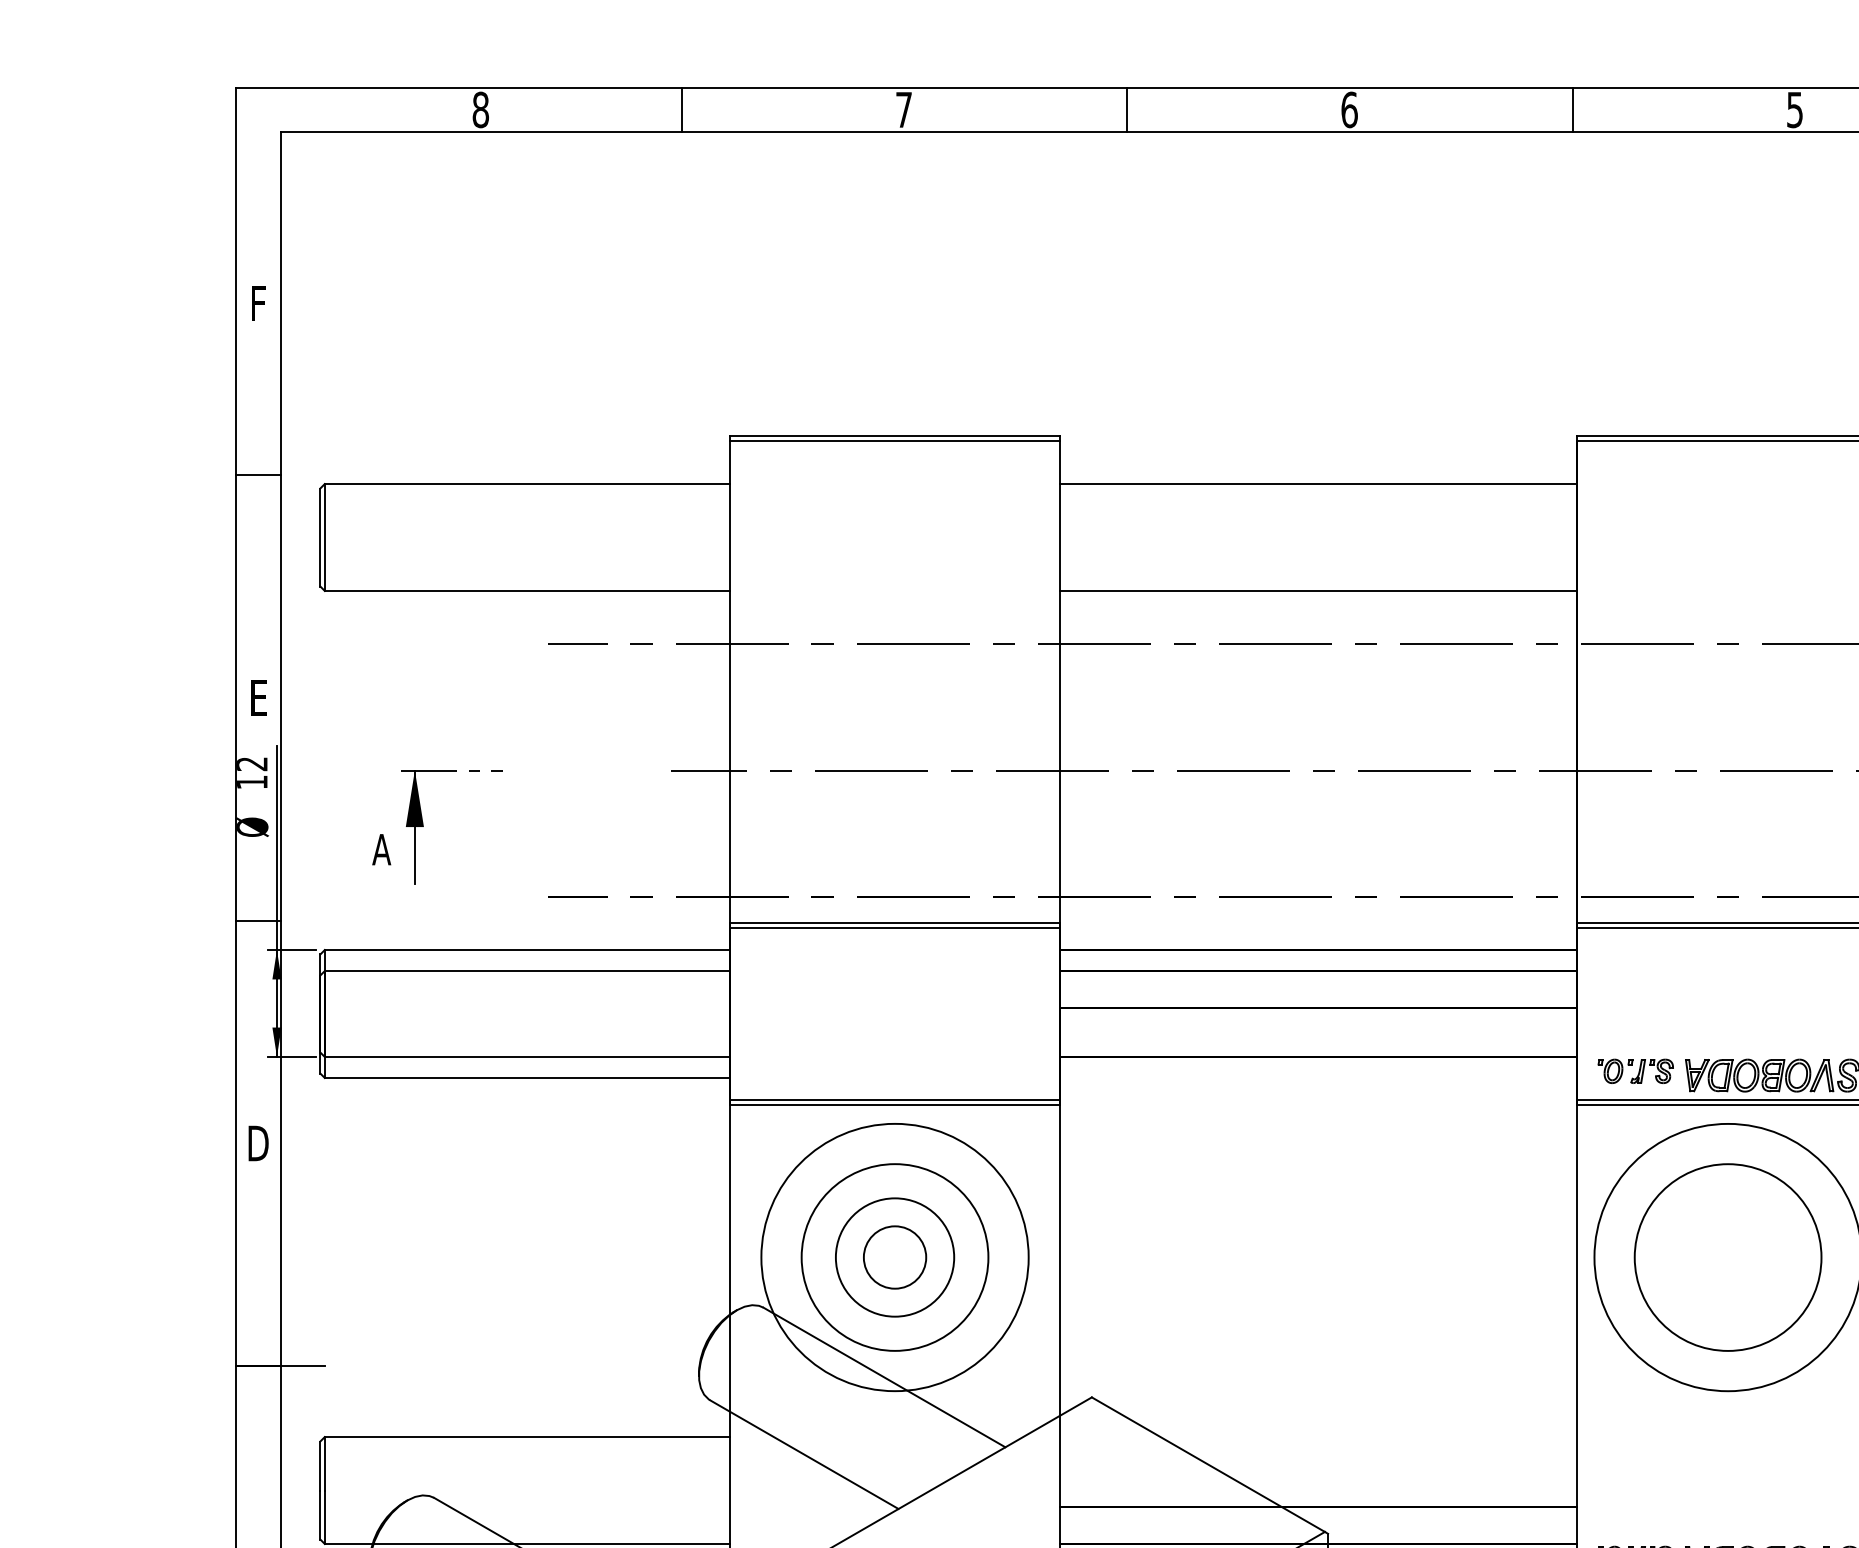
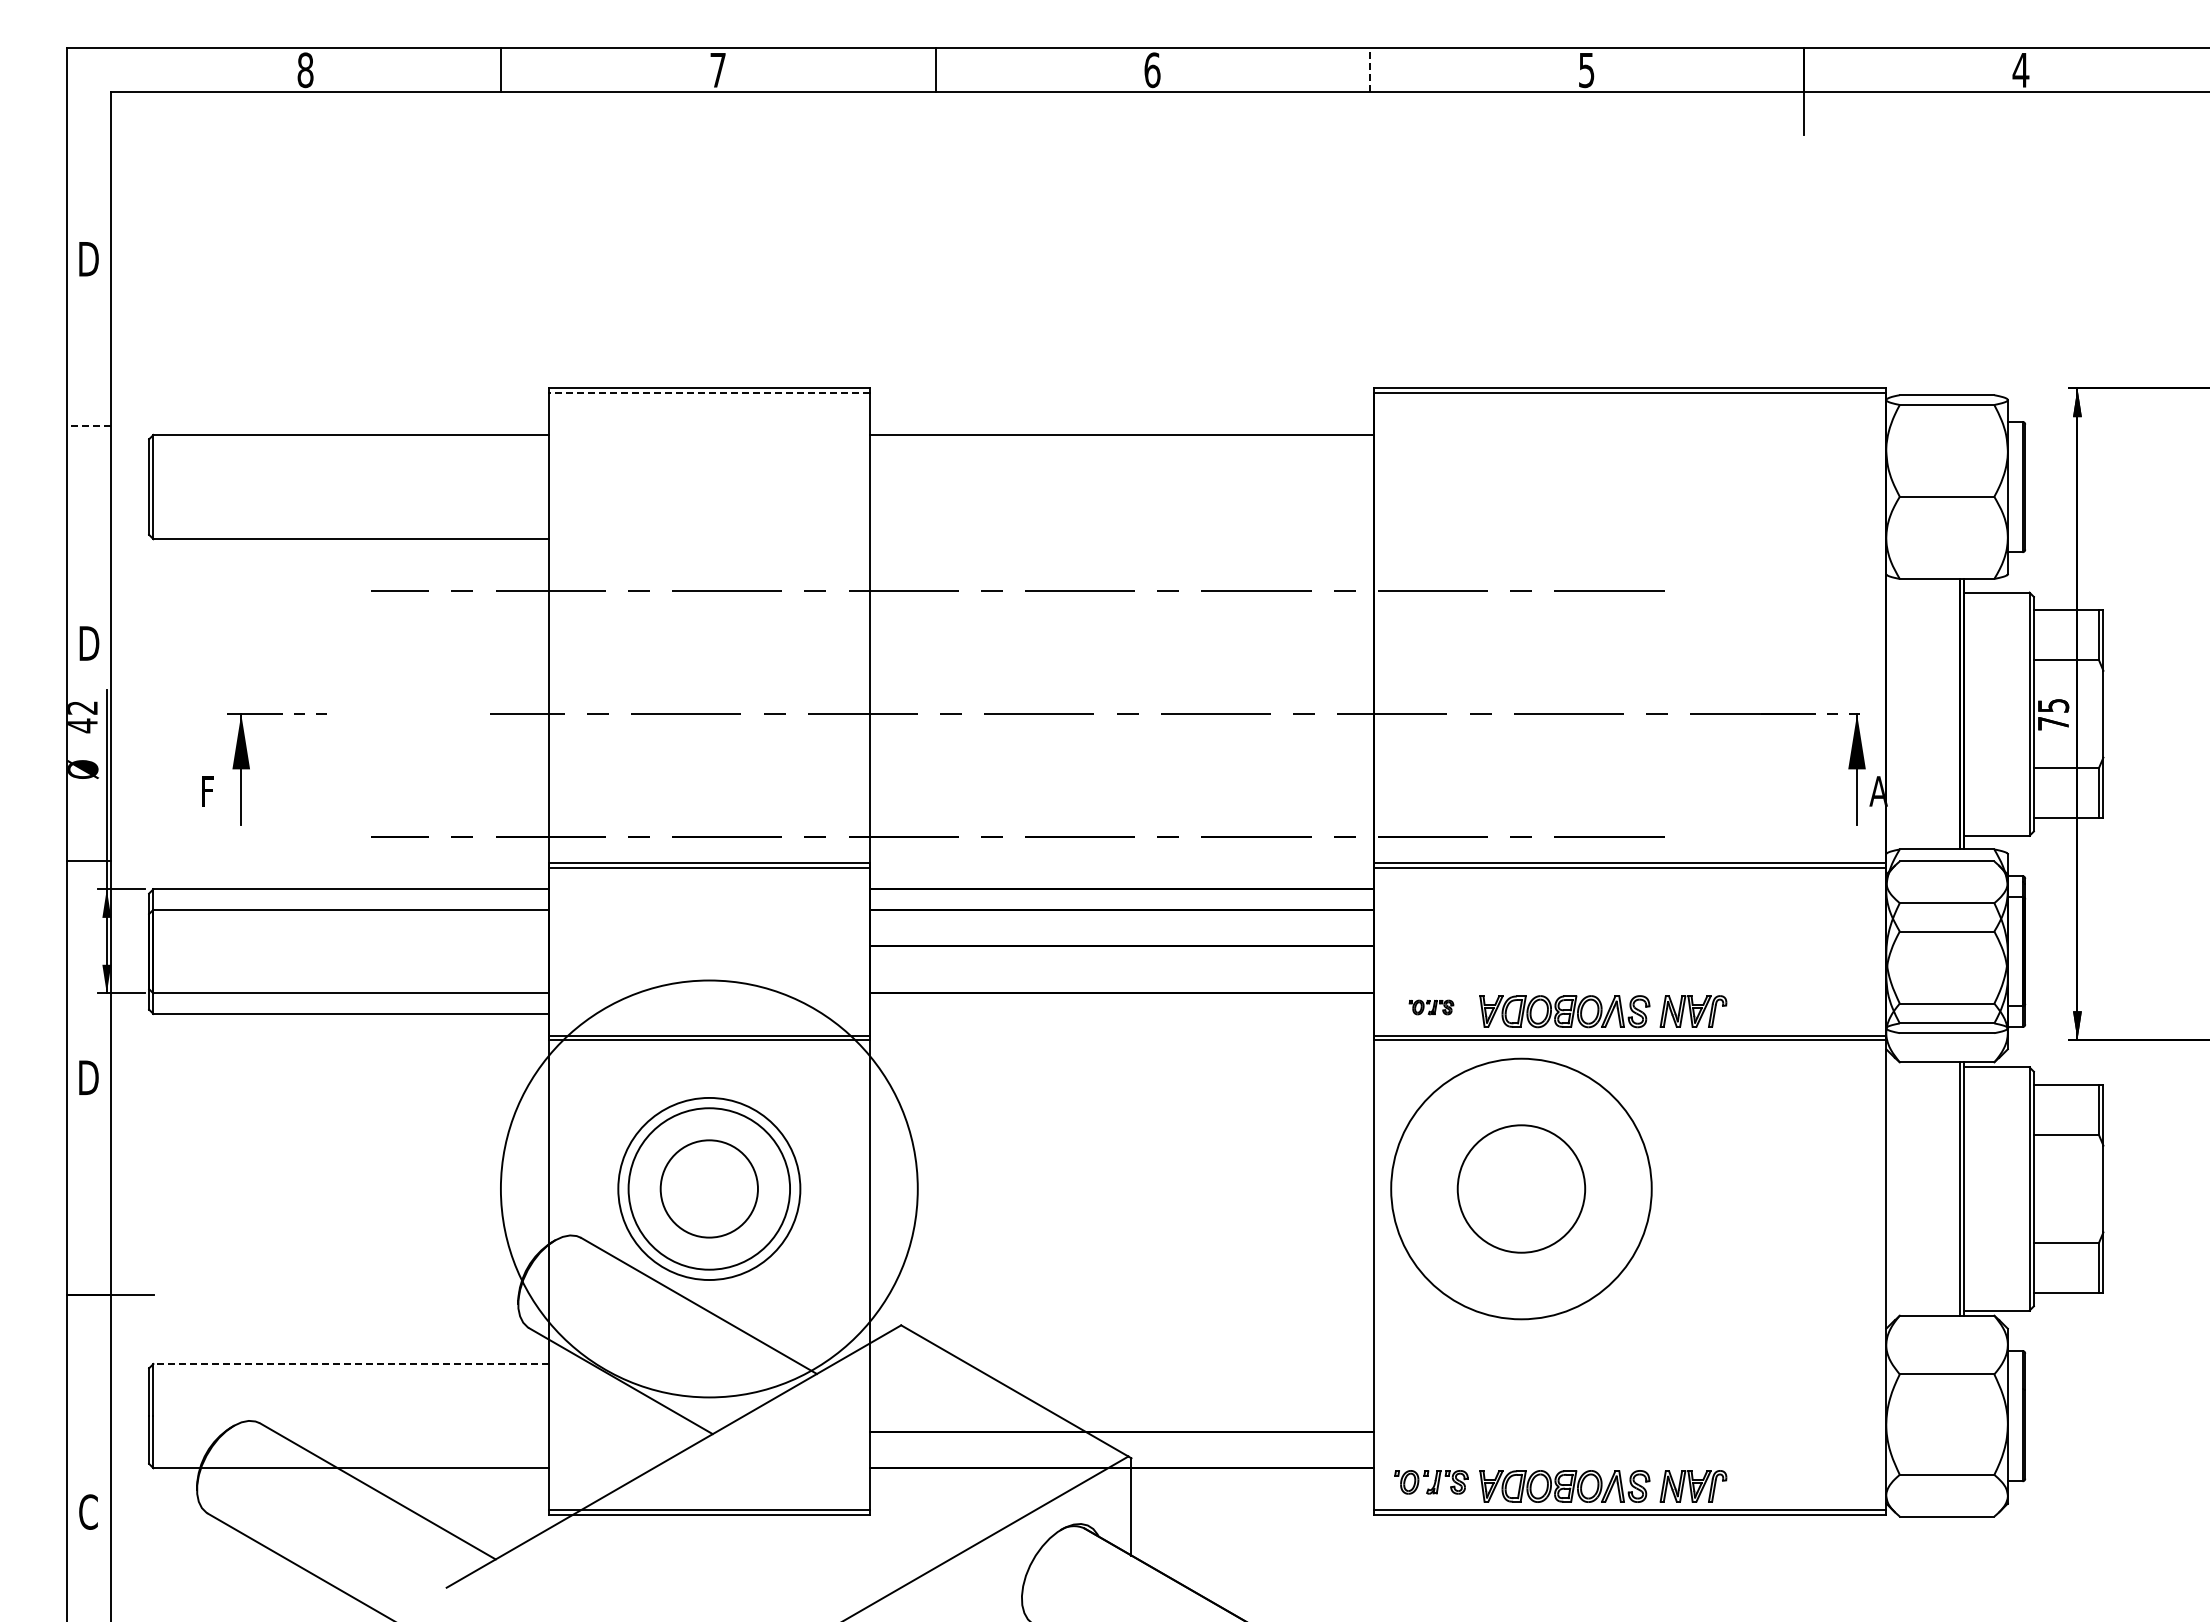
line: (1572, 110) -> (1369, 70), solid -> dashed
text: (258, 304) -> (88, 259), F -> D
line: (895, 440) -> (709, 392), solid -> dashed
line: (258, 475) -> (88, 426), solid -> dashed
line: (1317, 591) -> (1121, 539), removed
text: (259, 697) -> (89, 643), E -> D
text: (252, 782) -> (82, 725), 12 -> 42
text: (381, 849) -> (208, 791), A -> F
part: (1635, 1071) -> (1431, 1007), size x0.6
circle: (894, 1257) -> (708, 1188), size x1.6
circle: (895, 1257) -> (709, 1188), size x1.4
circle: (895, 1257) -> (709, 1188), size x1.6
circle: (1728, 1257) -> (1521, 1188), size x0.7
line: (527, 1437) -> (351, 1364), solid -> dashed

